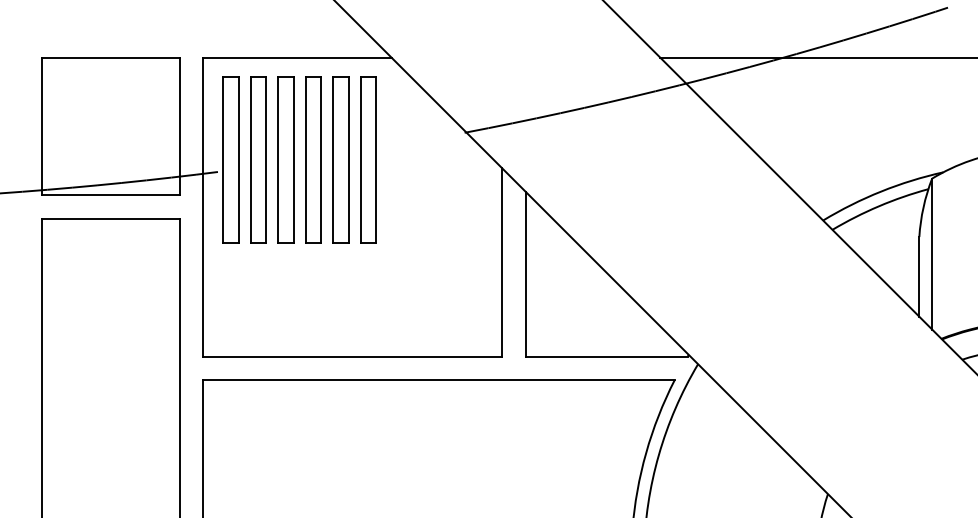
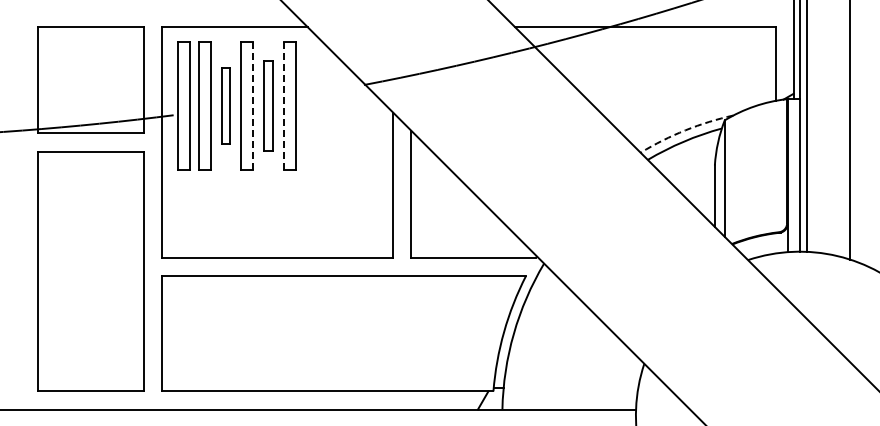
part: (285, 159) -> (225, 105), size x0.6
line: (321, 159) -> (253, 105), solid -> dashed
part: (340, 159) -> (268, 105), size x0.7
line: (360, 159) -> (283, 105), solid -> dashed
arc: (881, 191) -> (685, 130), solid -> dashed

